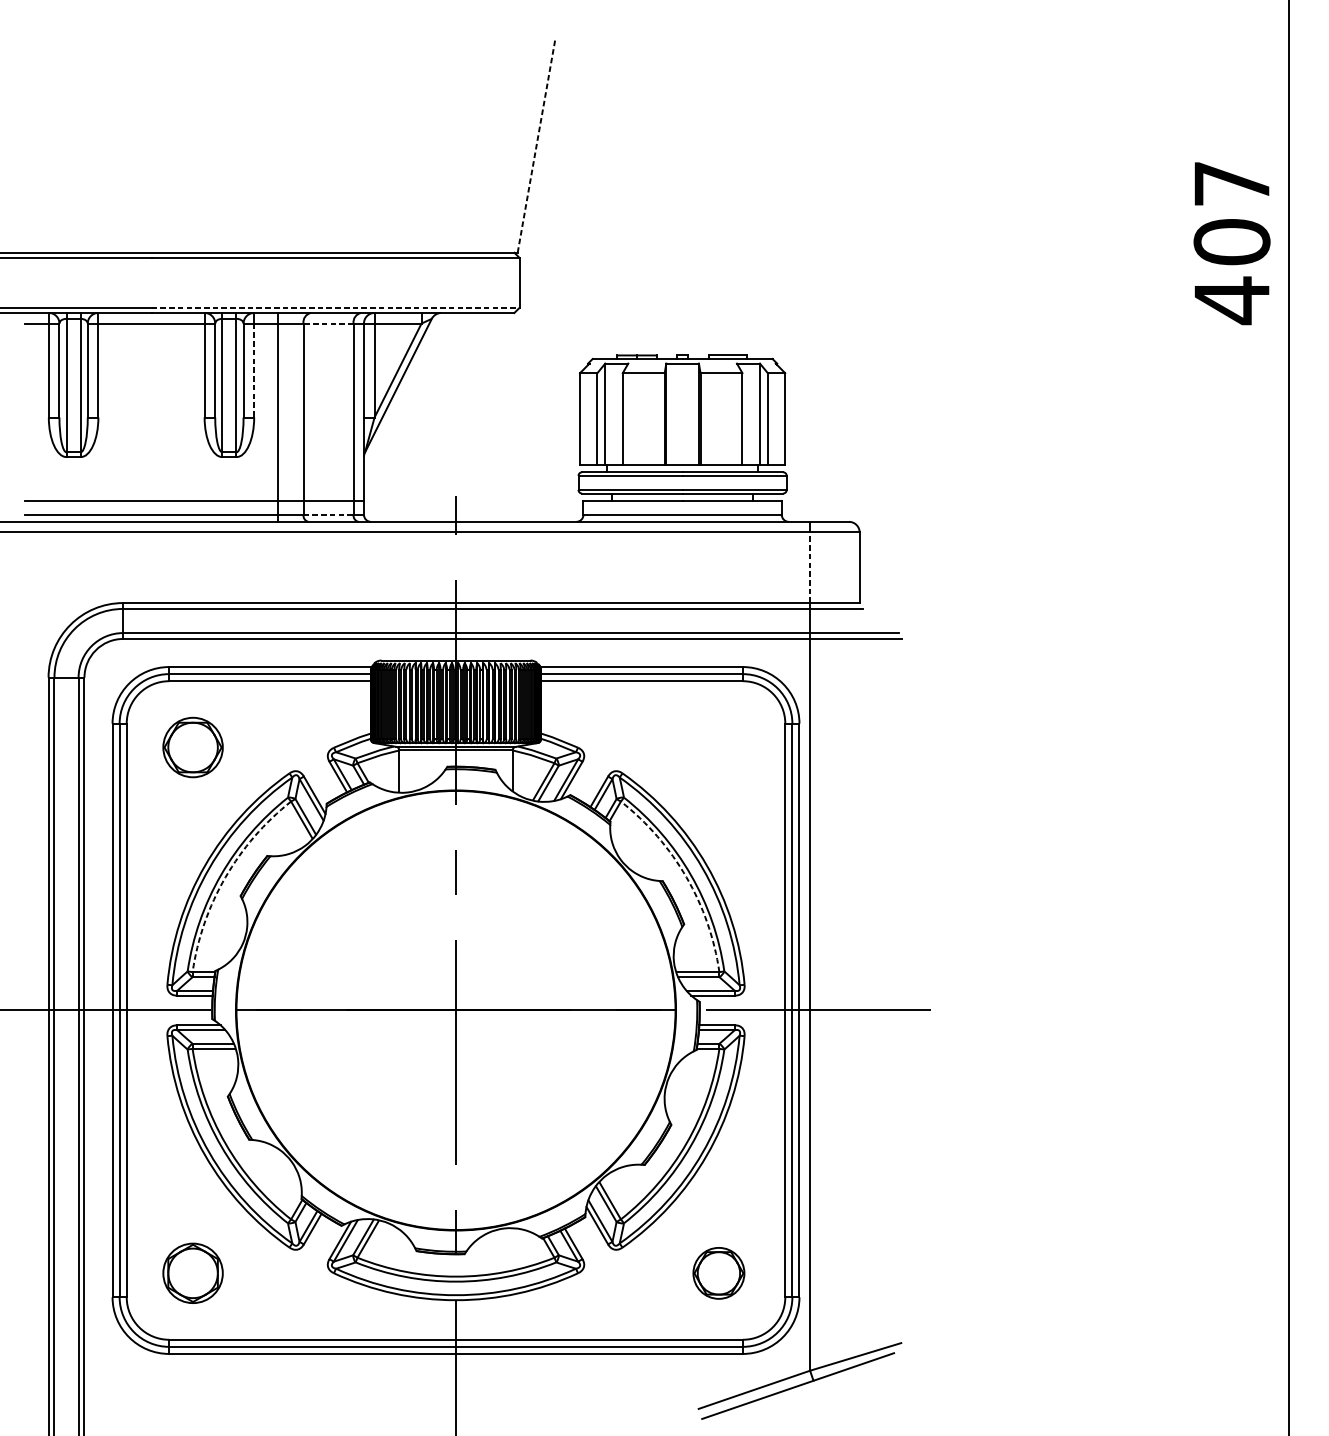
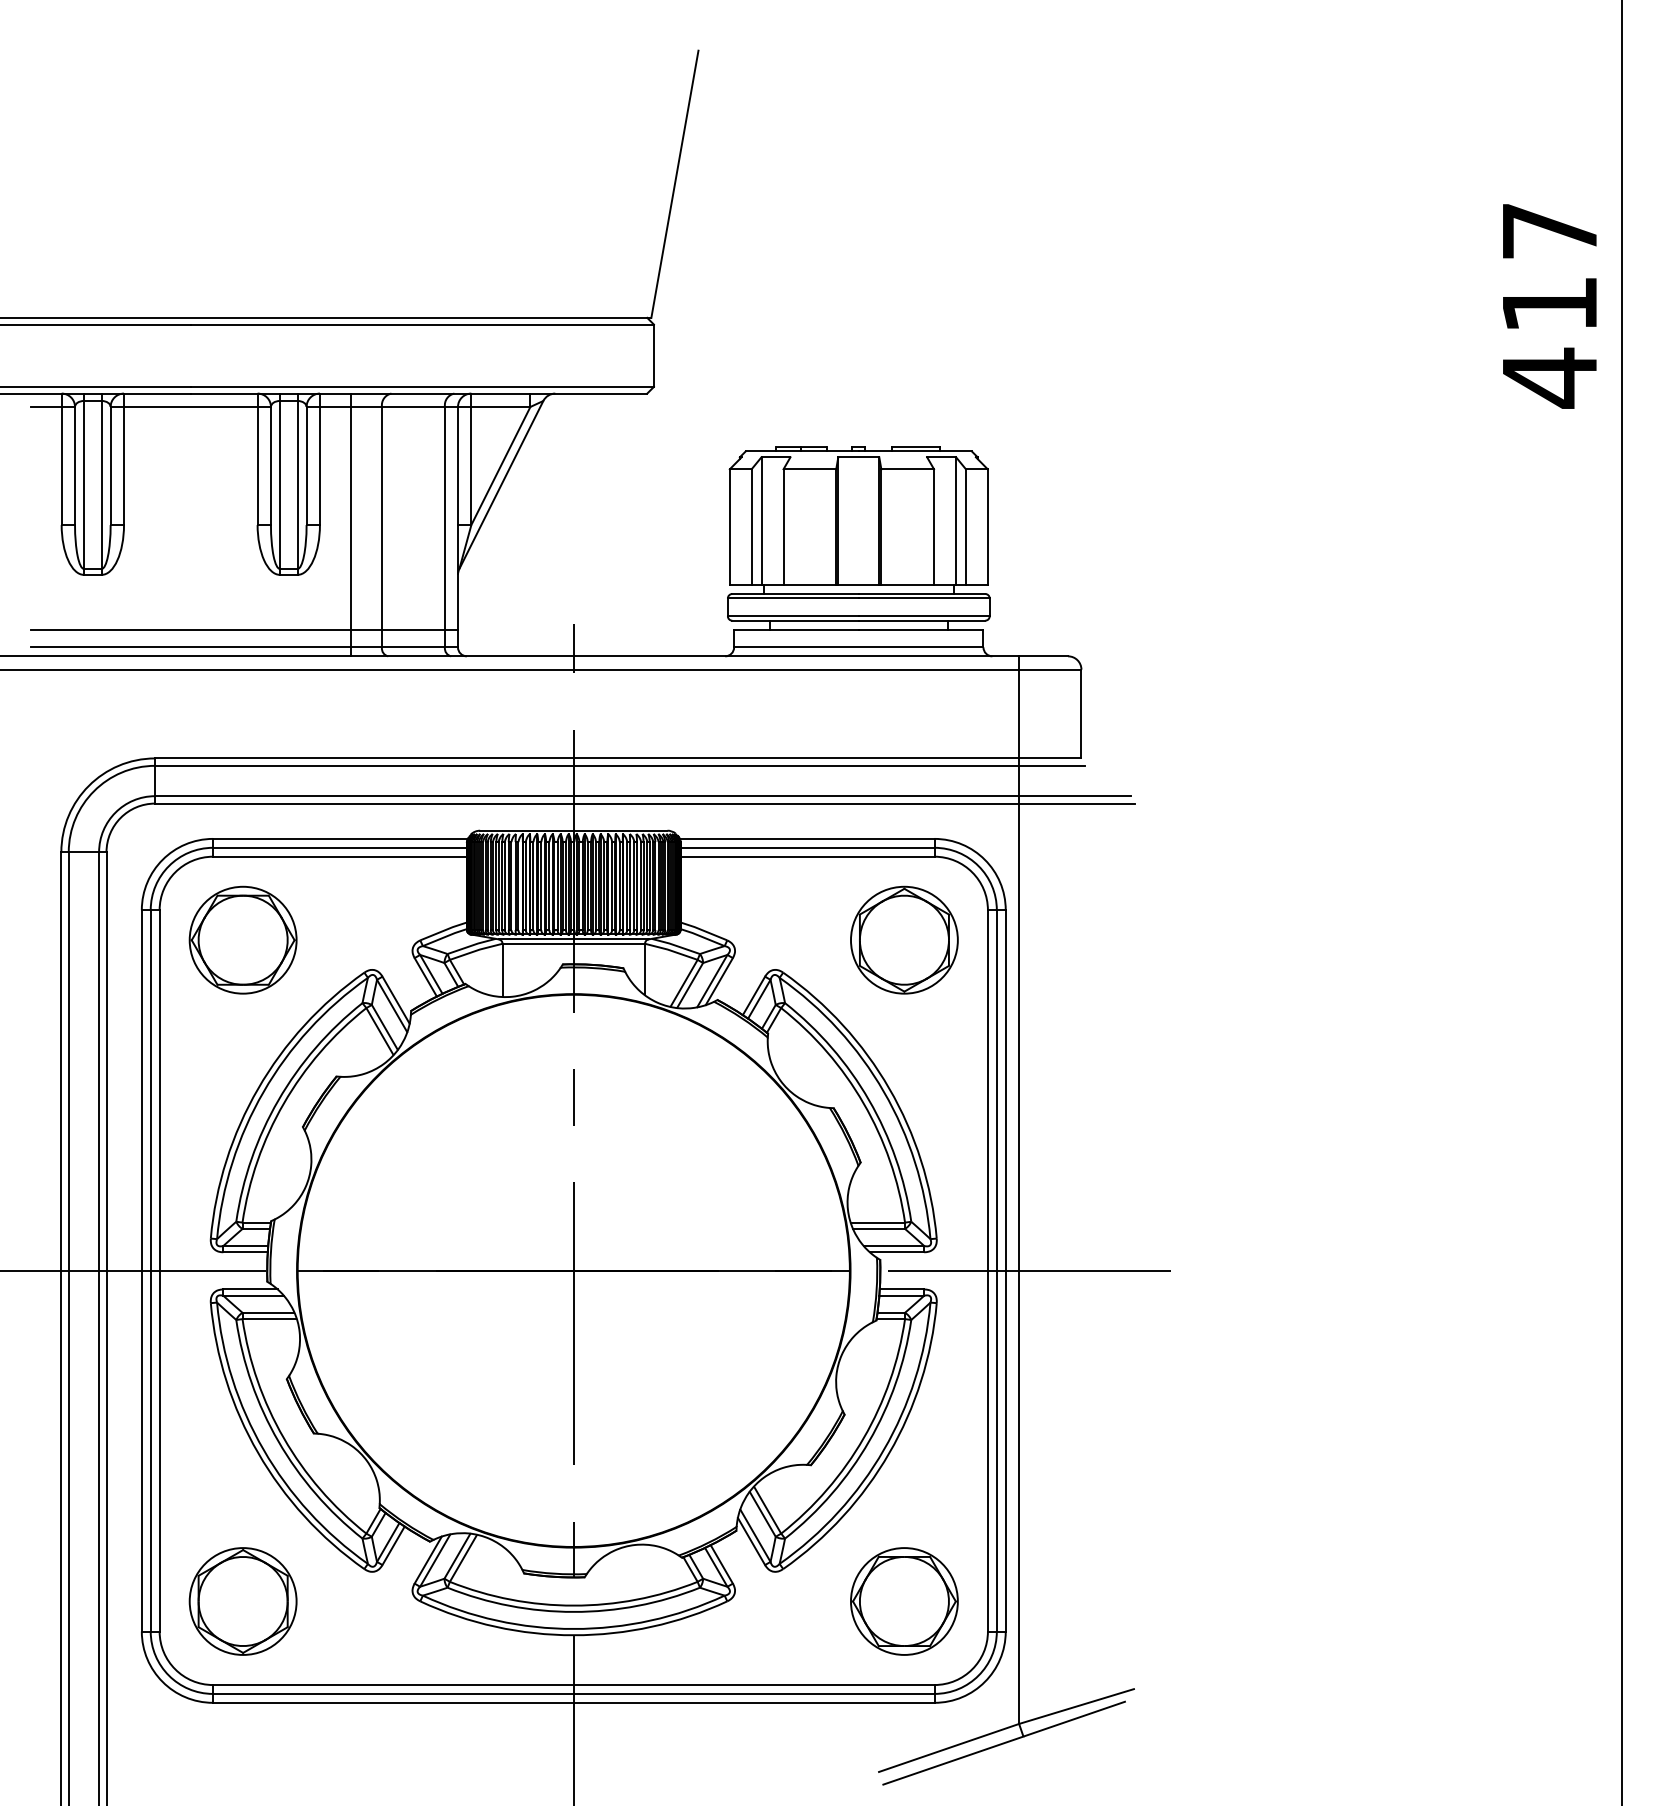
line: (536, 146) -> (674, 184), dashed -> solid
text: (1231, 242) -> (1549, 304), 407 -> 417
line: (335, 307) -> (422, 386), dashed -> solid
line: (327, 323) -> (412, 406), dashed -> solid
line: (253, 370) -> (319, 466), dashed -> solid
line: (328, 514) -> (413, 647), dashed -> solid
line: (810, 567) -> (1019, 713), dashed -> solid
part: (192, 747) -> (242, 939), size x1.43
part: (718, 747) -> (904, 939), added
arc: (225, 877) -> (283, 1103), dashed -> solid
arc: (686, 877) -> (863, 1103), dashed -> solid
part: (192, 1273) -> (242, 1601), size x1.43
part: (718, 1273) -> (904, 1601), size x1.67

